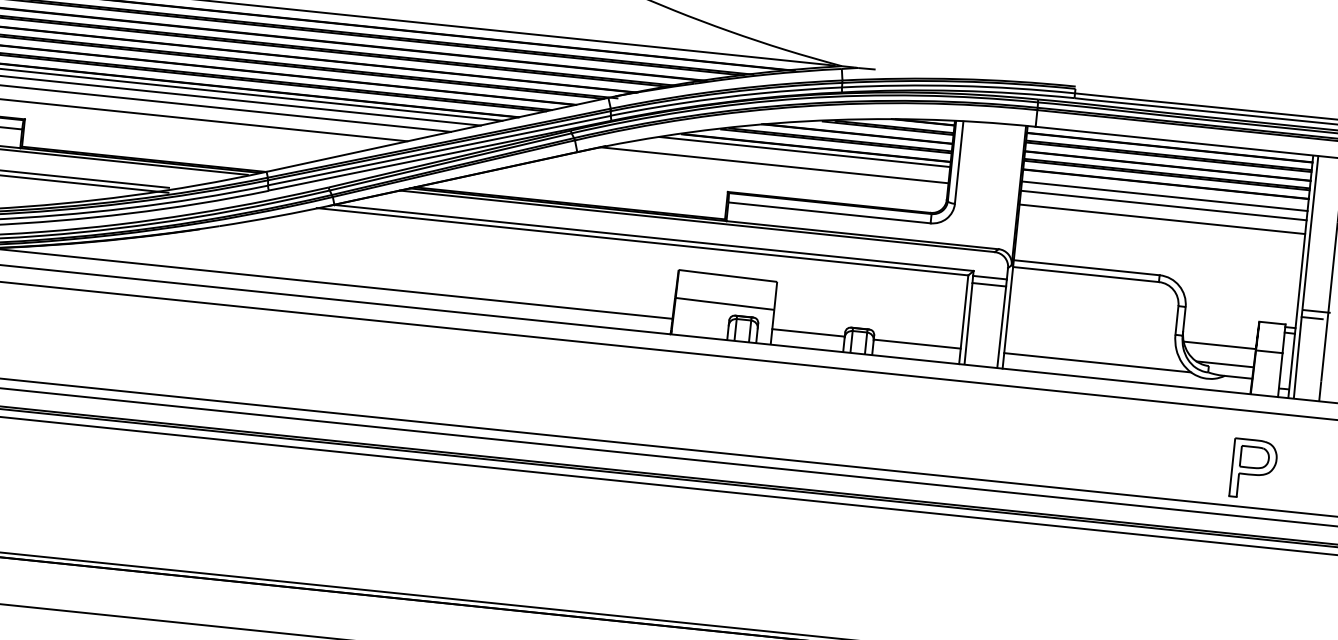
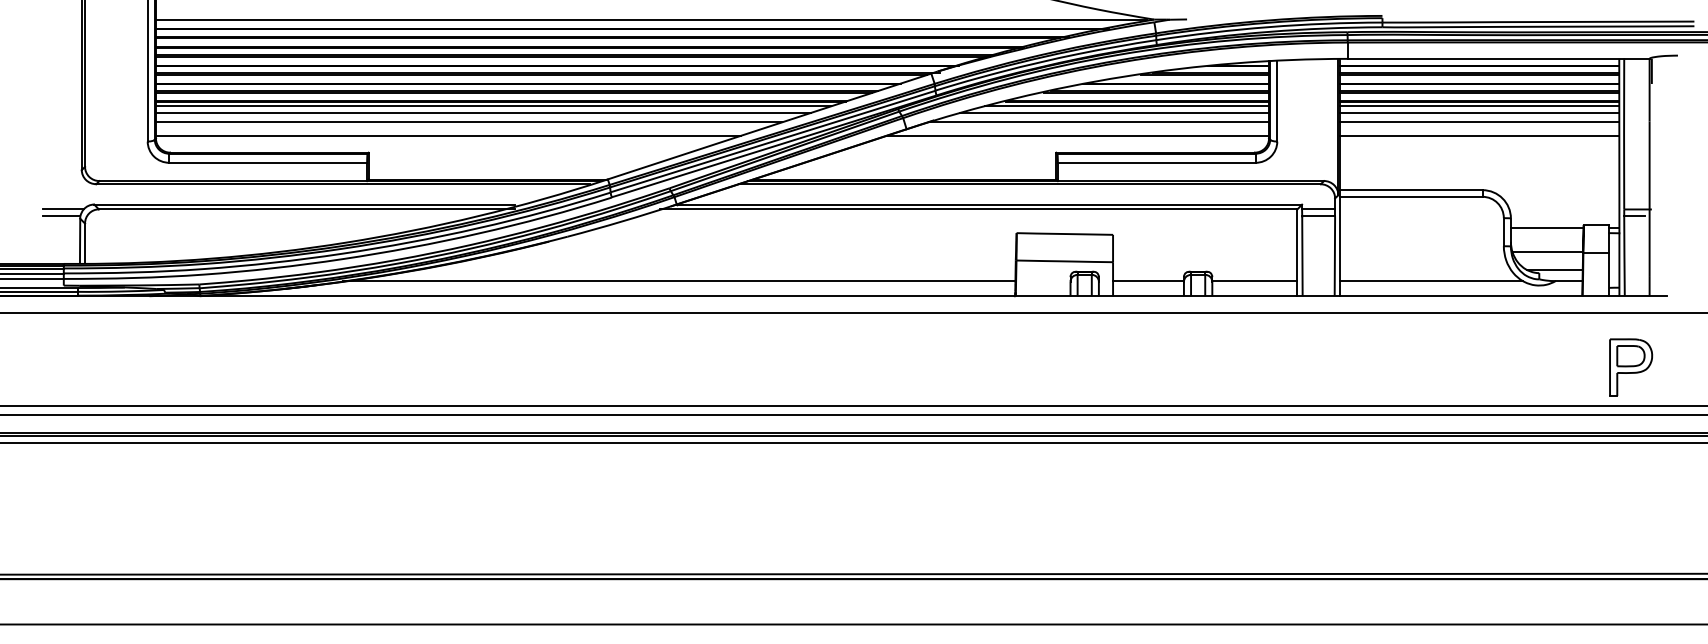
line: (791, 157) -> (1114, 113), added
line: (751, 176) -> (1077, 135), added
line: (1165, 189) -> (1479, 106), added
line: (1221, 320) -> (1546, 227), added
part: (1254, 469) -> (1631, 367), moved

